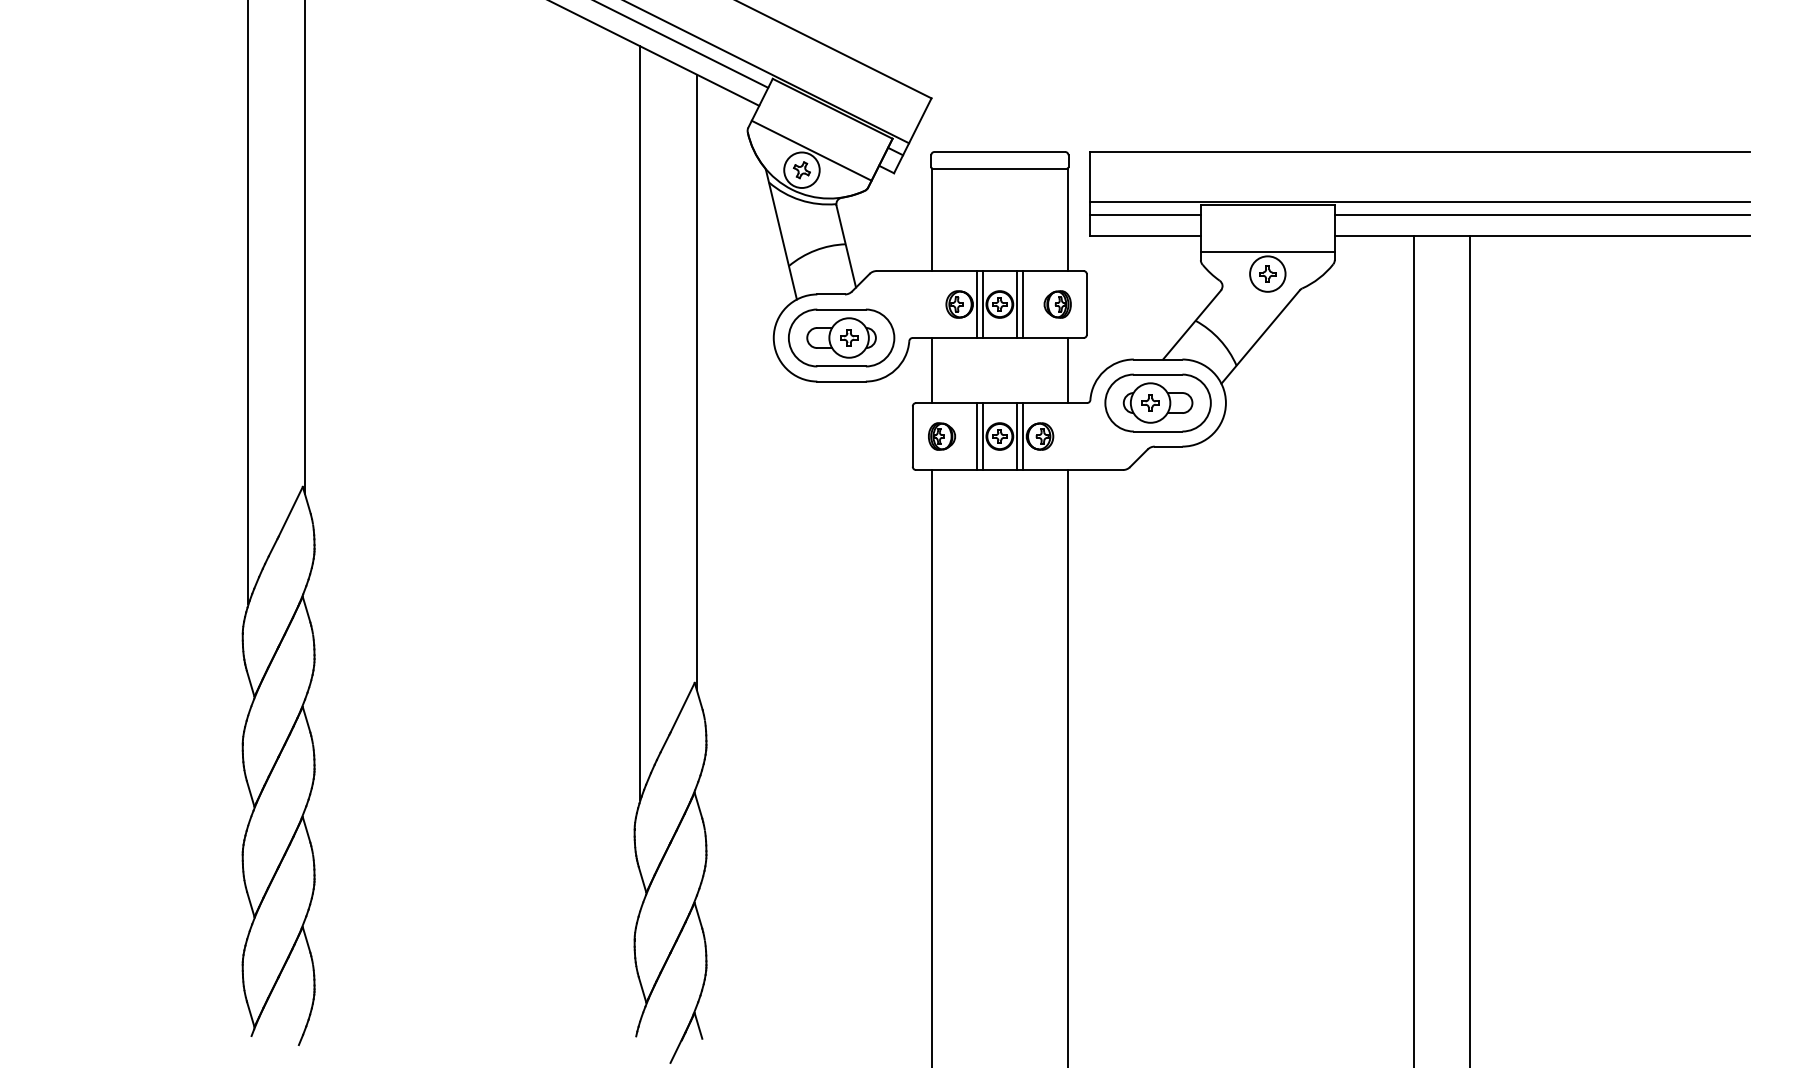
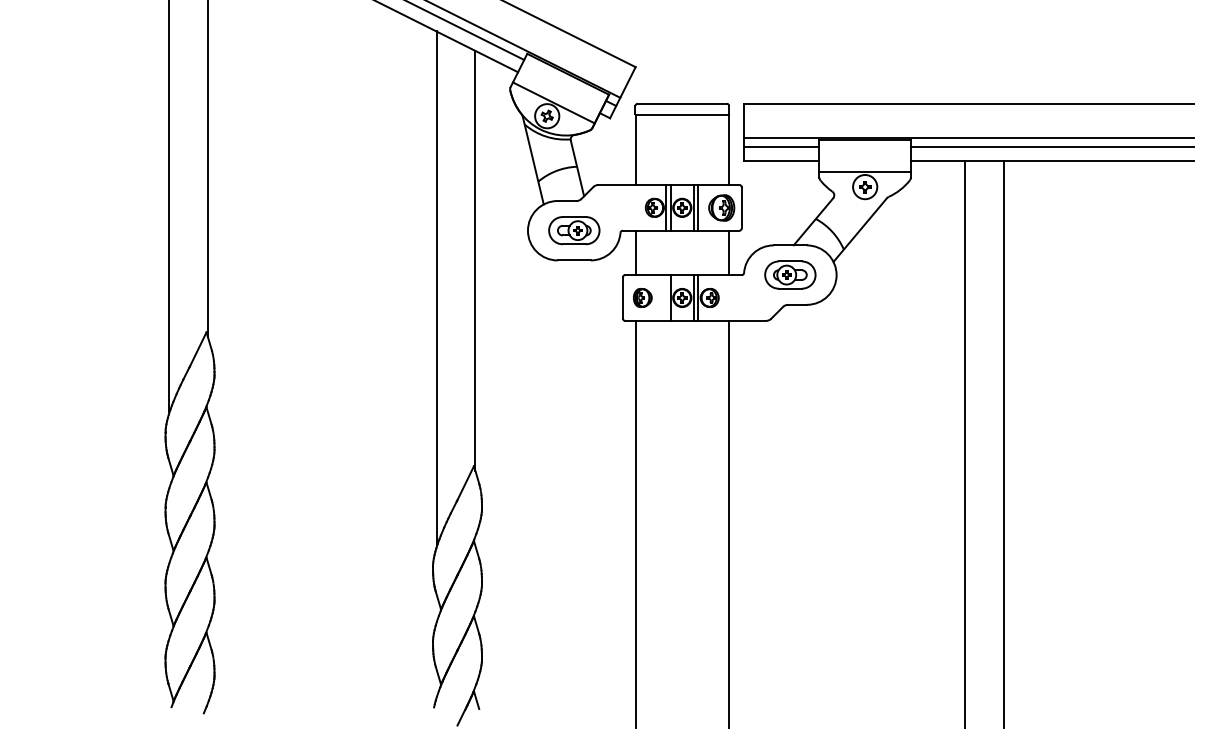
part: (1057, 303) -> (721, 207), size x1.4
part: (841, 337) -> (574, 230), size x0.7
part: (1158, 402) -> (790, 274), size x0.7
line: (976, 435) -> (666, 297), removed

